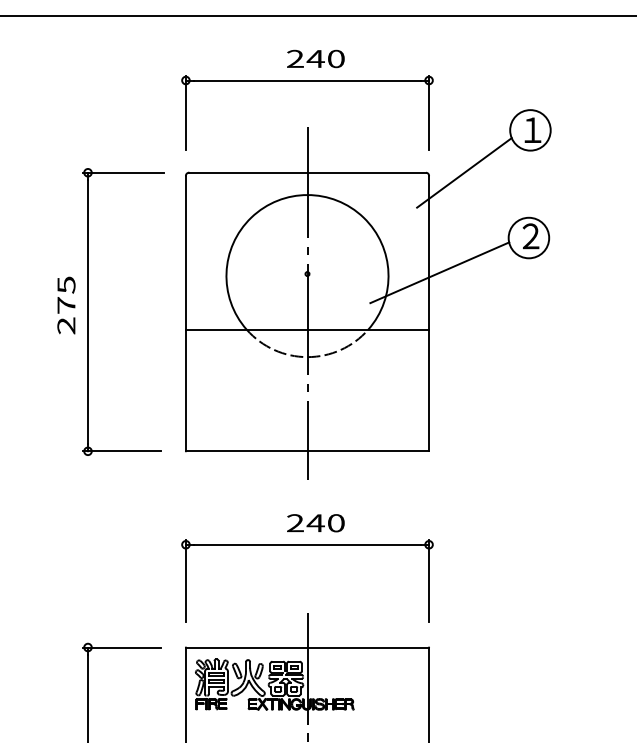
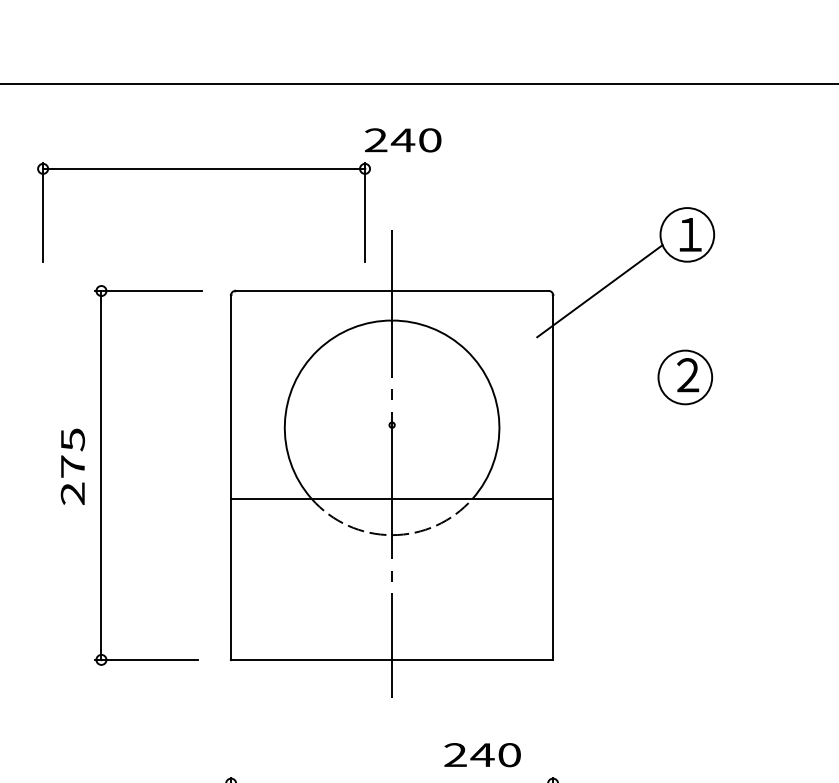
part: (307, 81) -> (204, 170), moved
line: (439, 272) -> (566, 423), removed
text: (315, 523) -> (482, 755), moved

